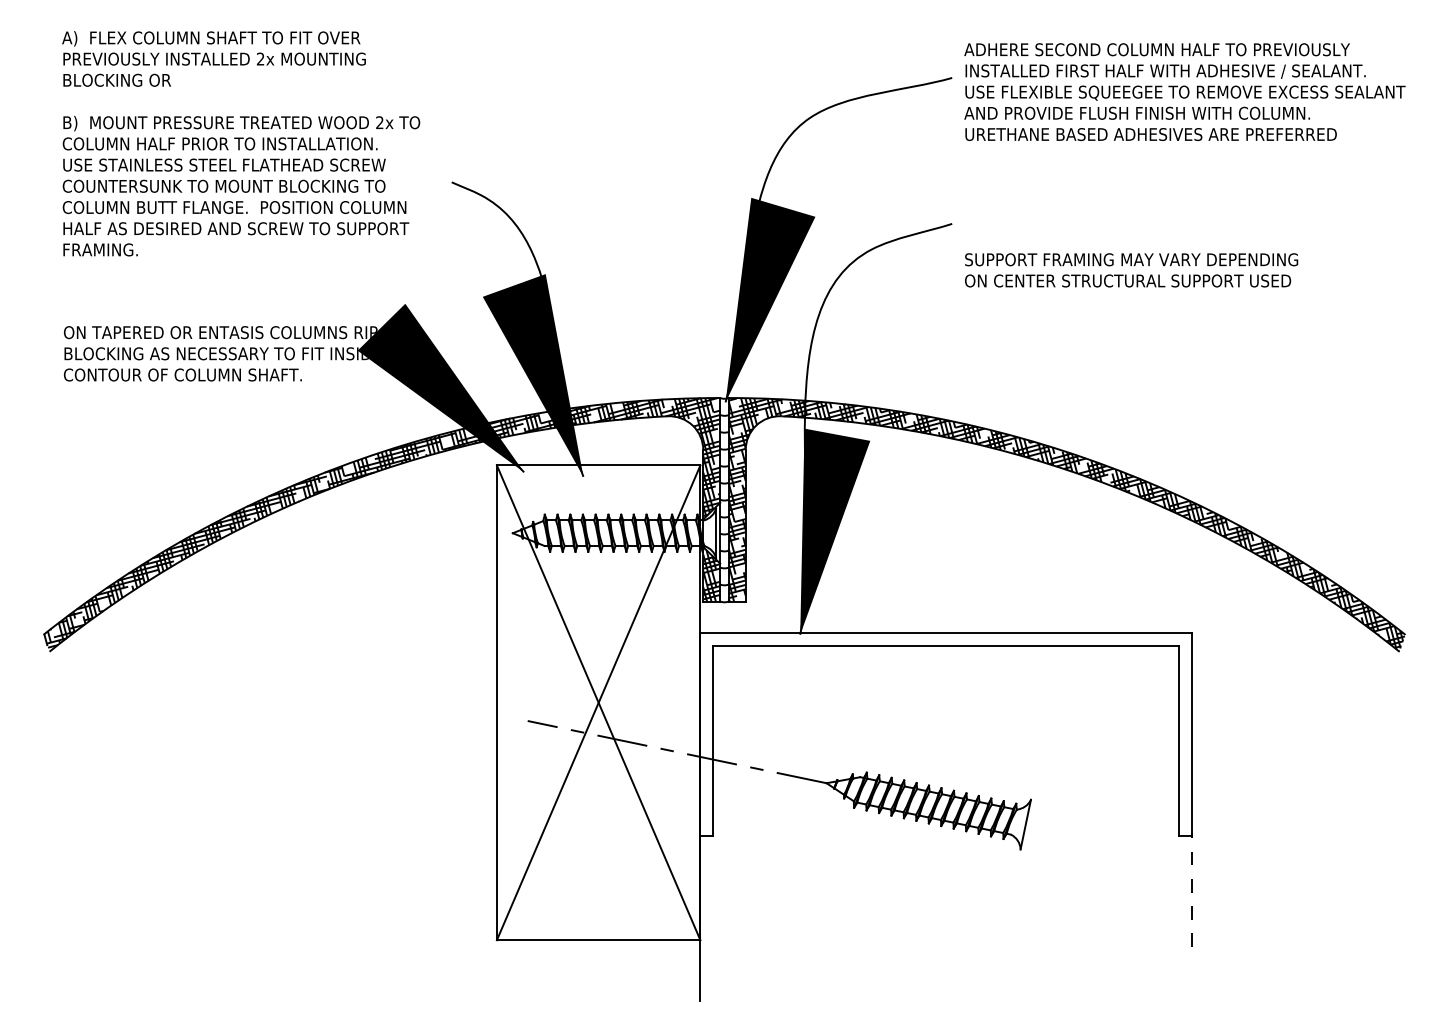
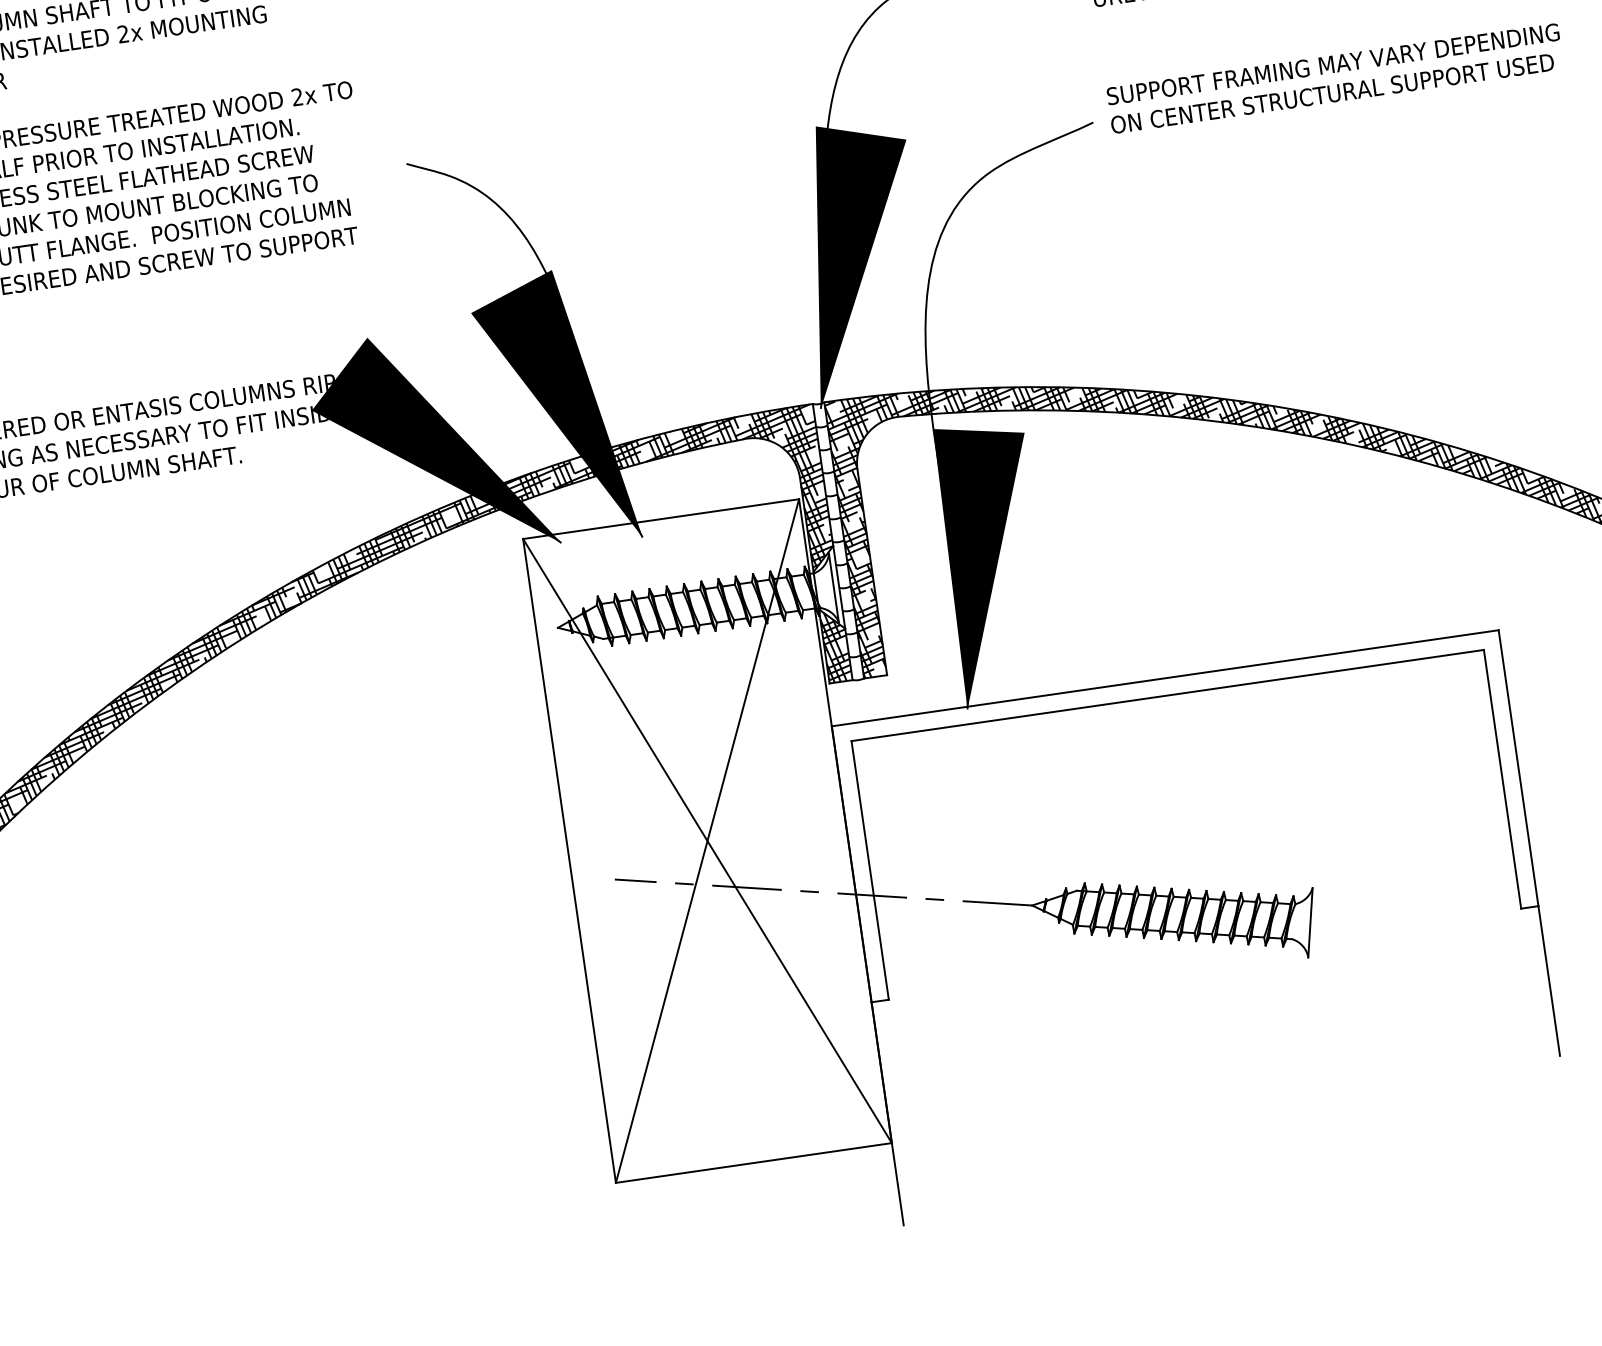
text: (1131, 270) -> (1335, 78), moved
line: (1192, 891) -> (1549, 980), dashed -> solid

